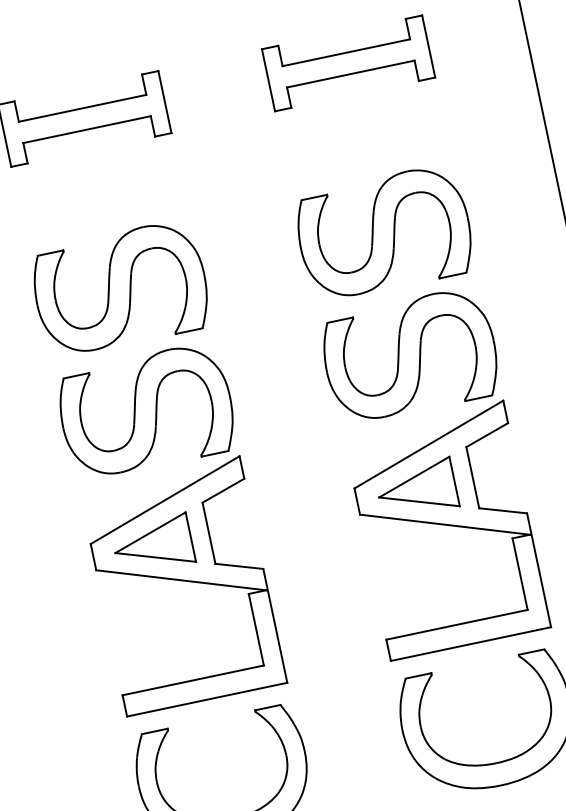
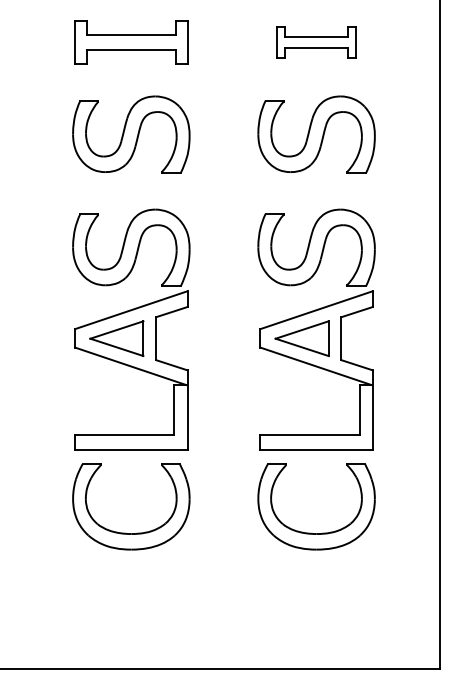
part: (348, 63) -> (316, 42), size x0.7
part: (384, 232) -> (316, 134), moved
part: (120, 288) -> (131, 134), moved

